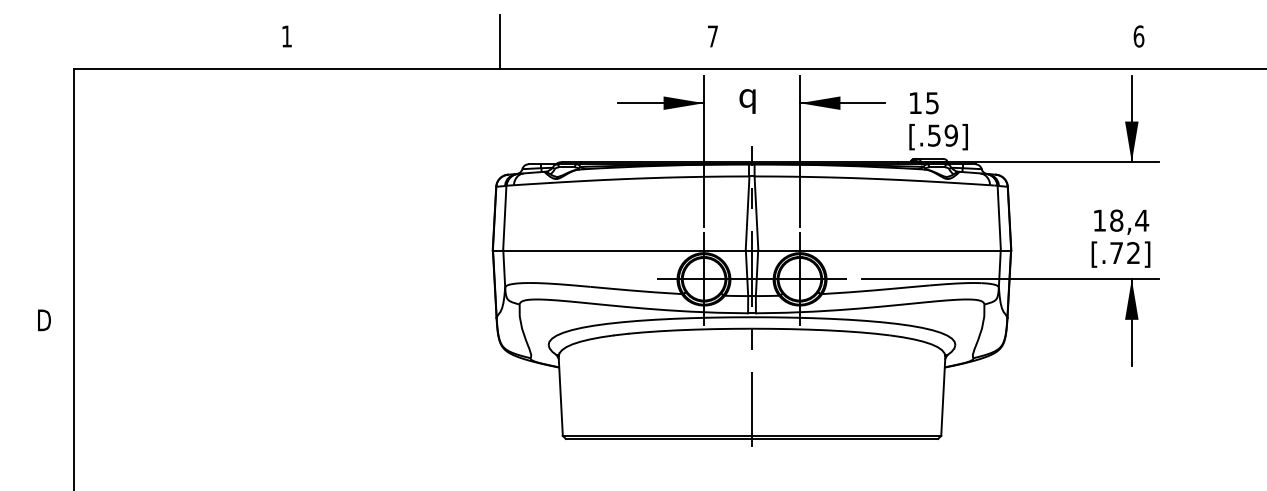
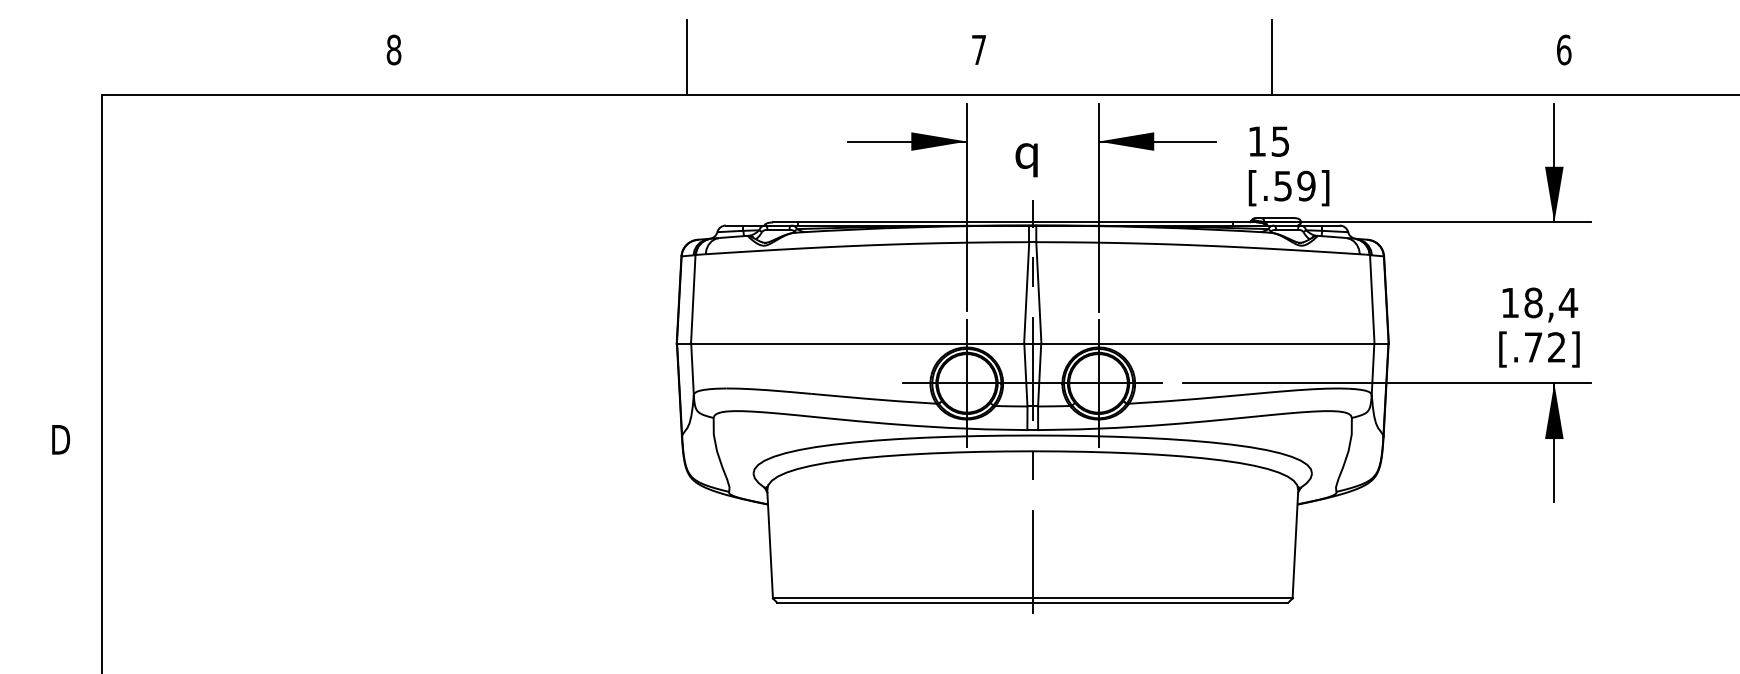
text: (286, 36) -> (393, 49), 1 -> 8
line: (925, 41) -> (1271, 57), added
text: (747, 101) -> (1026, 160), moved

